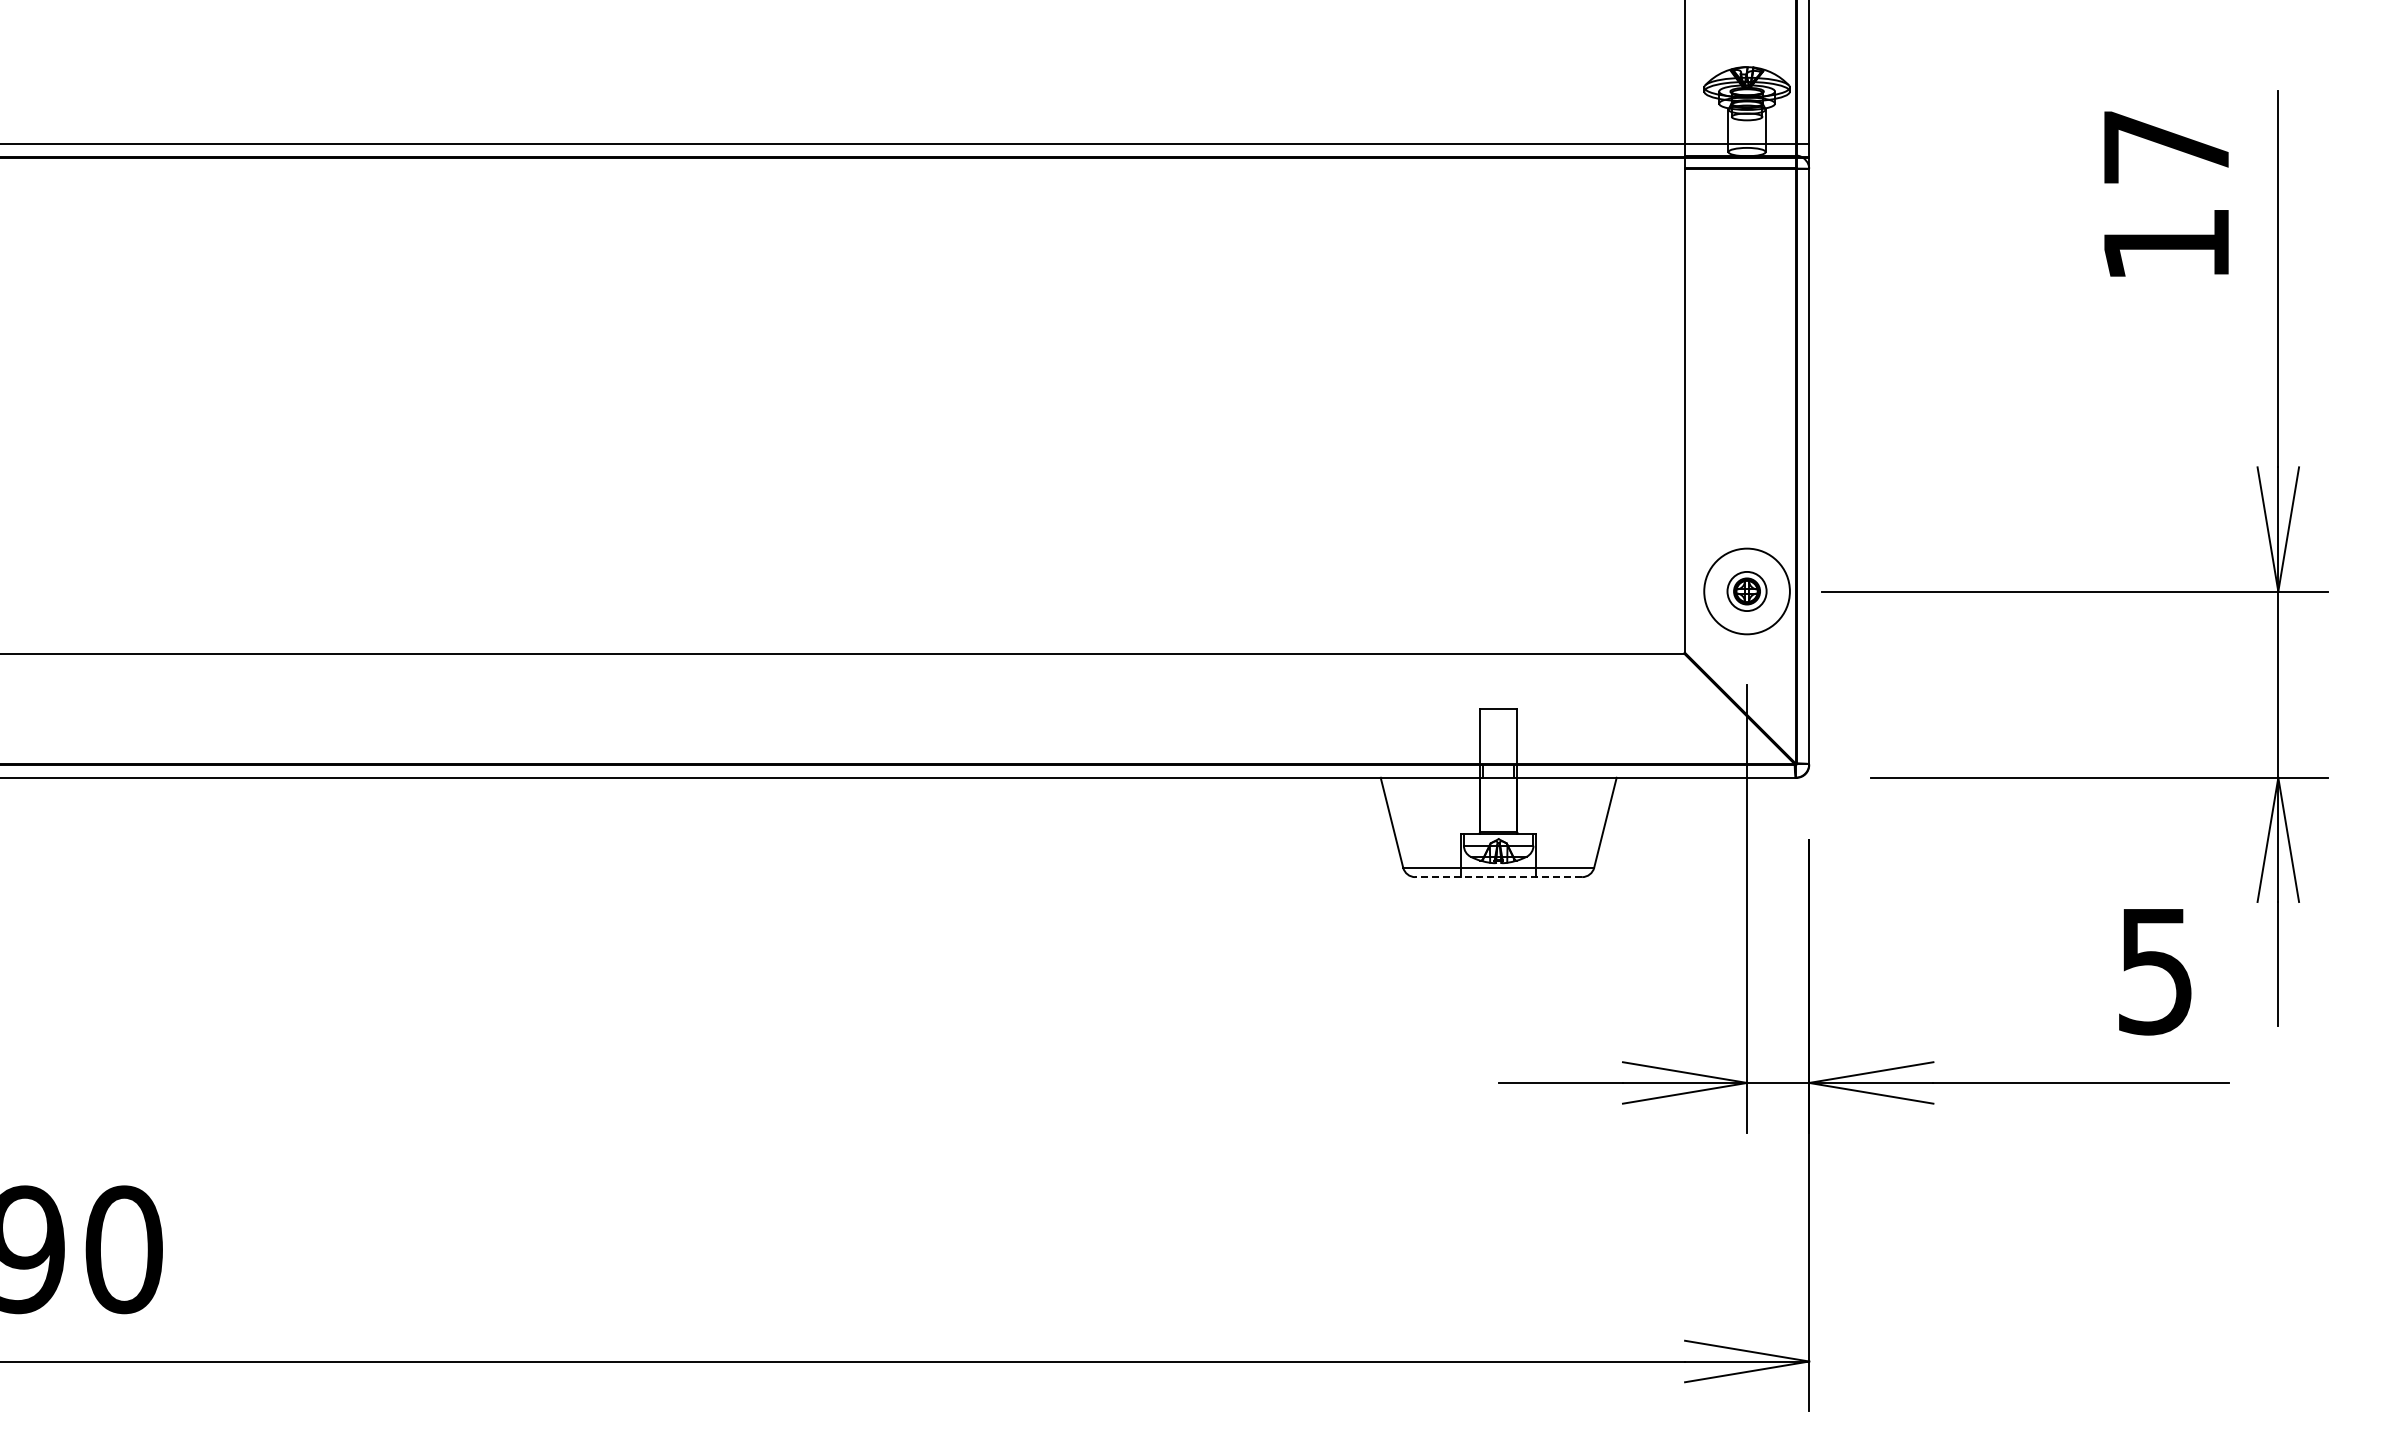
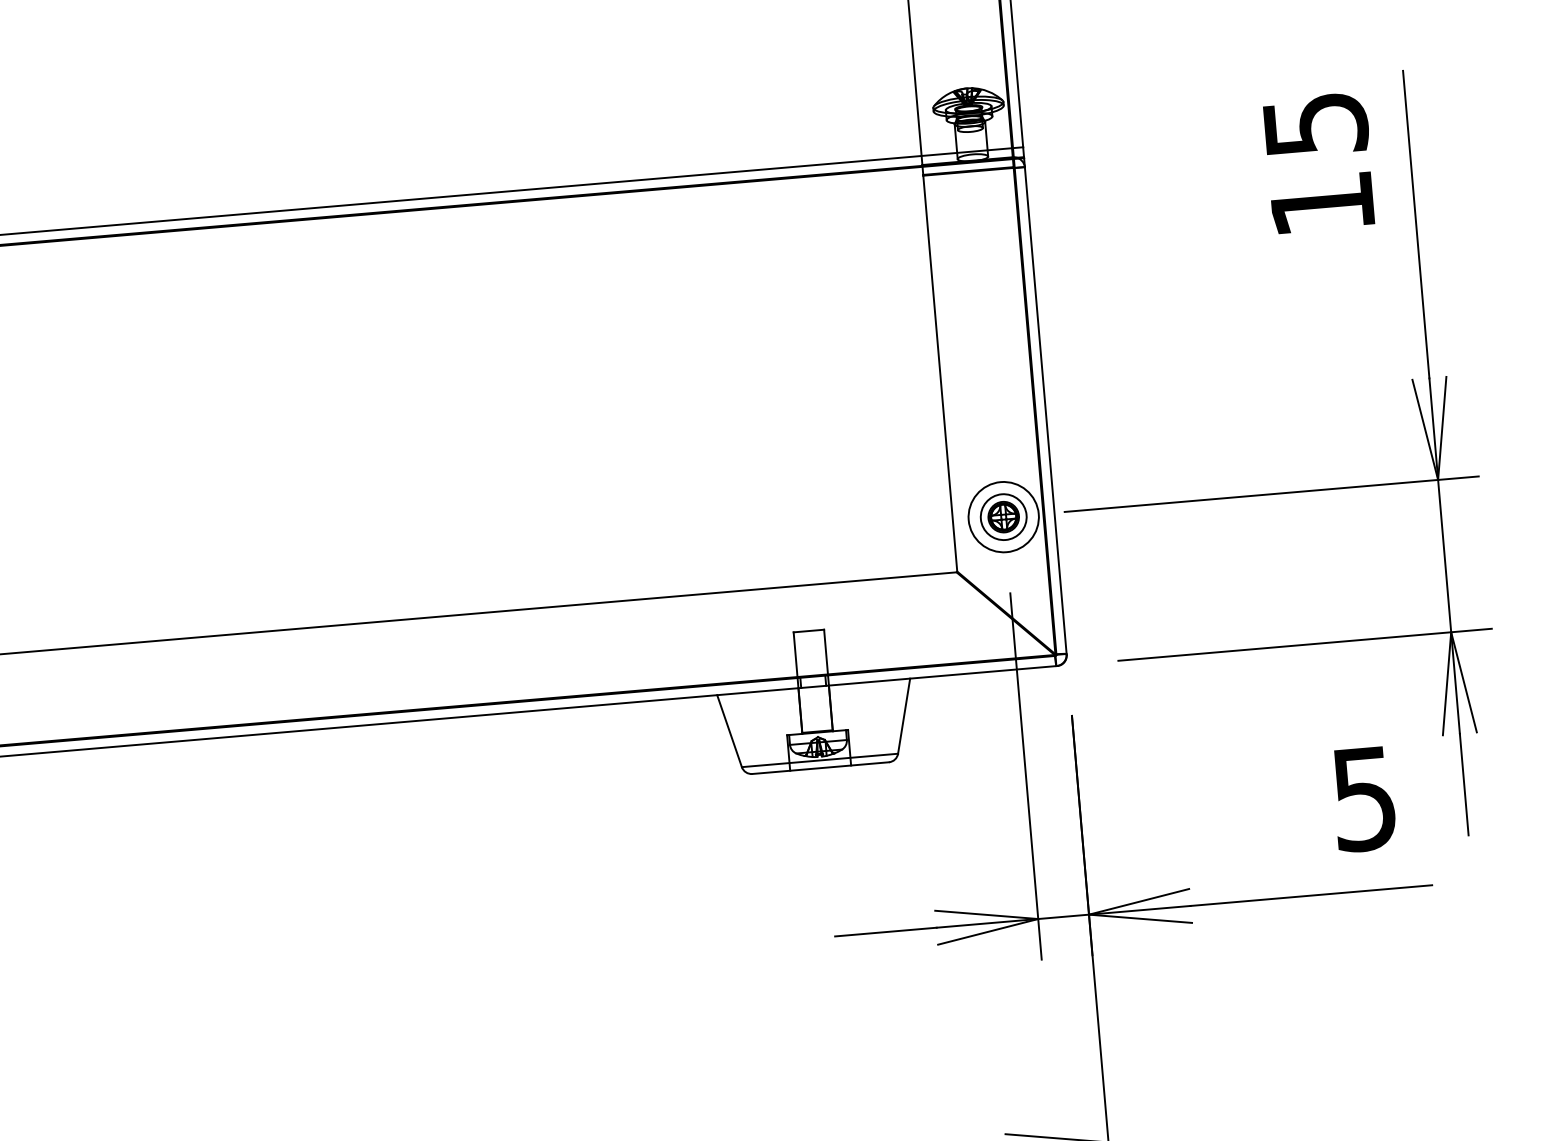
text: (2167, 147) -> (1316, 124), 17 -> 15
part: (1746, 591) -> (1003, 517), size x1.43
line: (1498, 877) -> (820, 768), dashed -> solid

